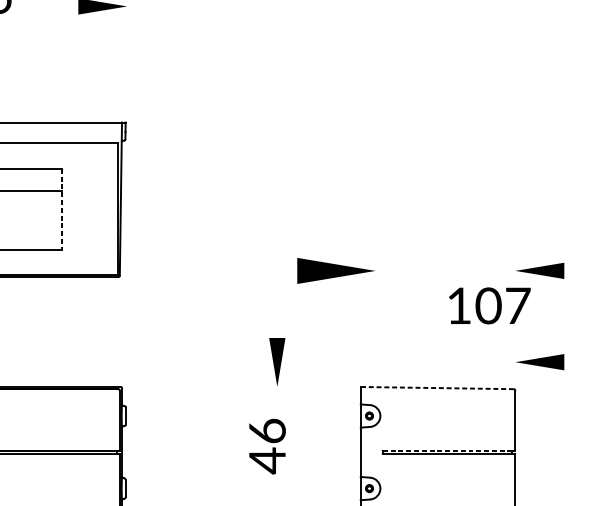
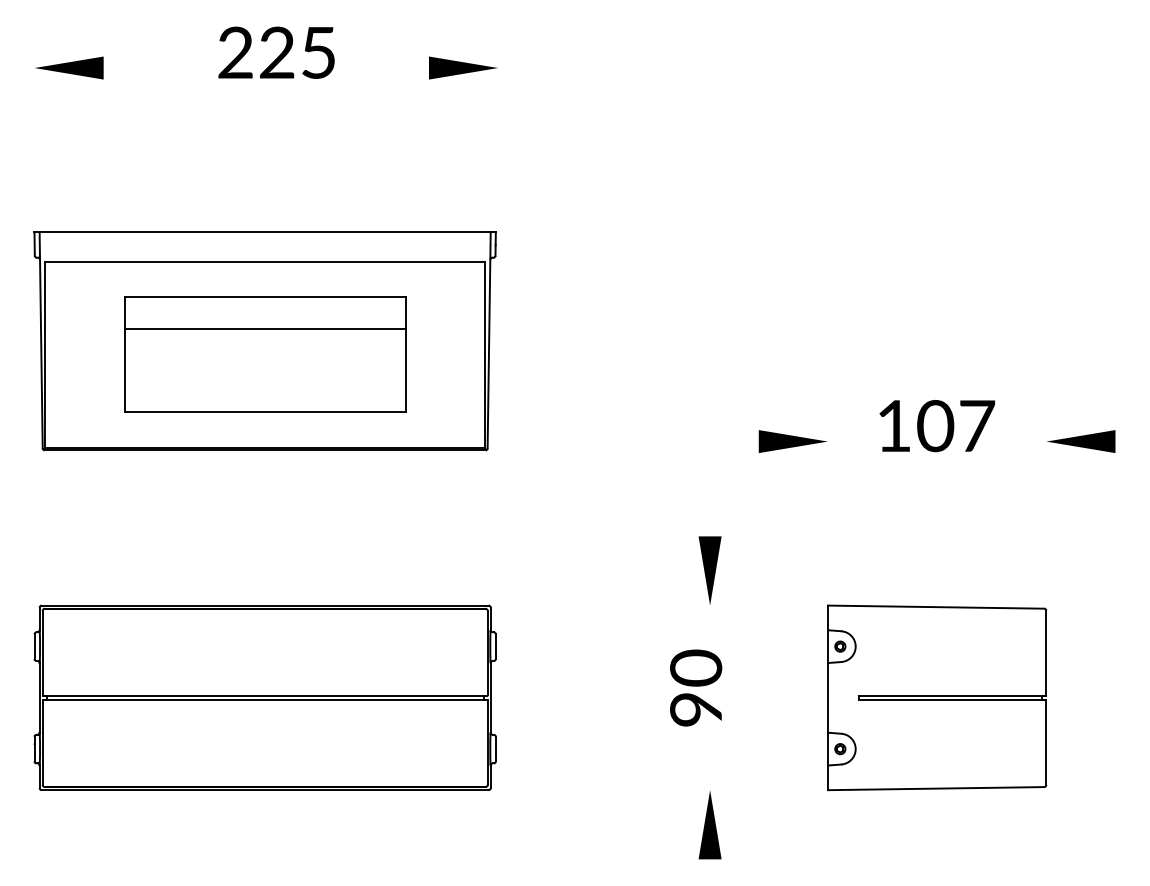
line: (61, 209) -> (405, 355), dashed -> solid
part: (335, 270) -> (792, 441), size x0.62
text: (489, 306) -> (936, 426), moved
part: (540, 362) -> (1081, 570), removed
line: (436, 388) -> (935, 607), dashed -> solid
text: (266, 446) -> (695, 689), 46 -> 90
line: (448, 450) -> (951, 695), dashed -> solid

